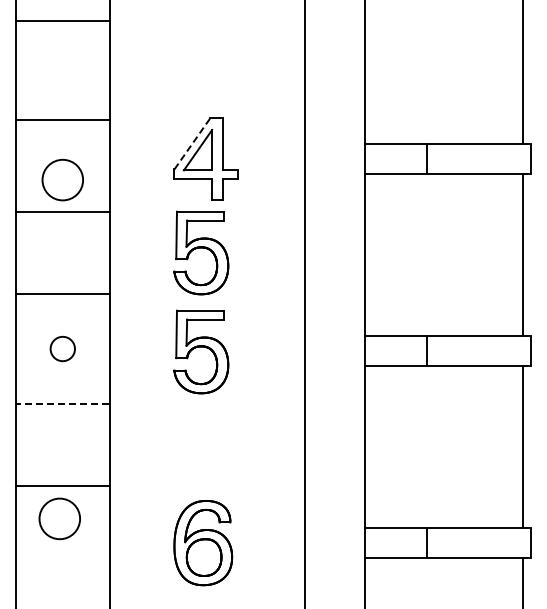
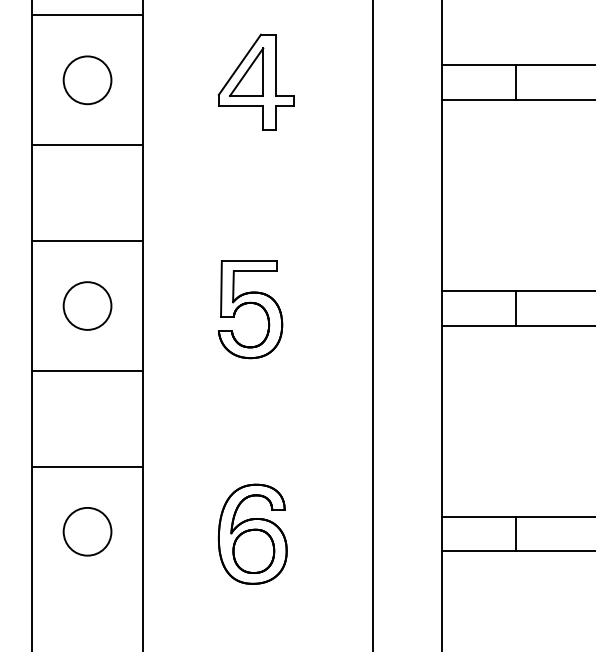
line: (62, 119) -> (87, 14), moved
line: (192, 143) -> (240, 64), dashed -> solid
circle: (62, 179) -> (87, 79), moved
part: (201, 252) -> (250, 192), removed
circle: (62, 348) -> (87, 305), size x1.67
line: (62, 404) -> (87, 371), dashed -> solid
circle: (59, 518) -> (87, 531), moved

